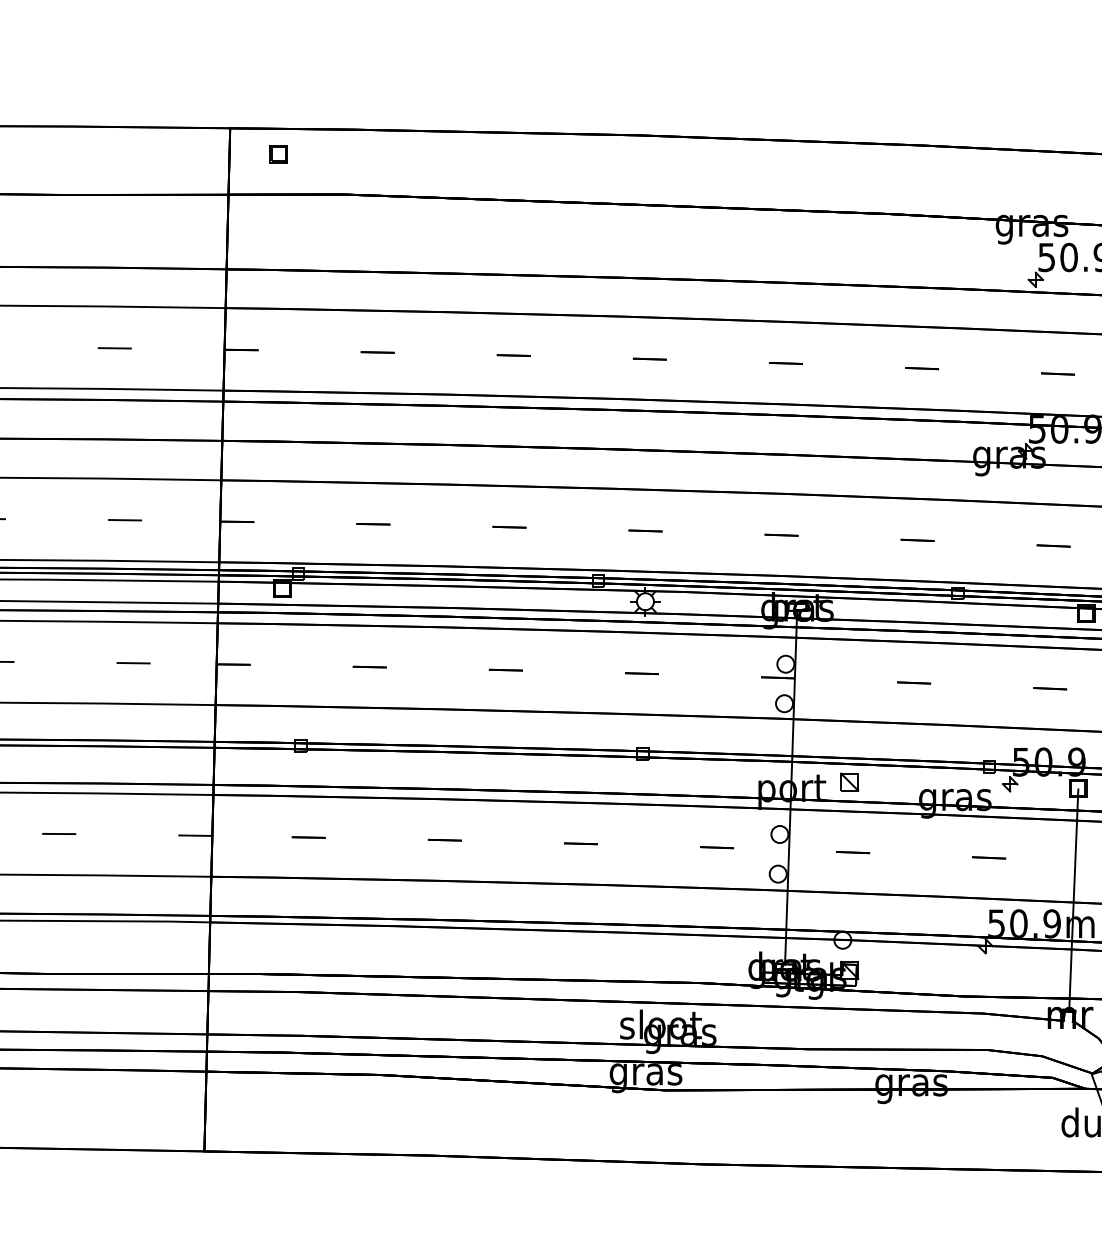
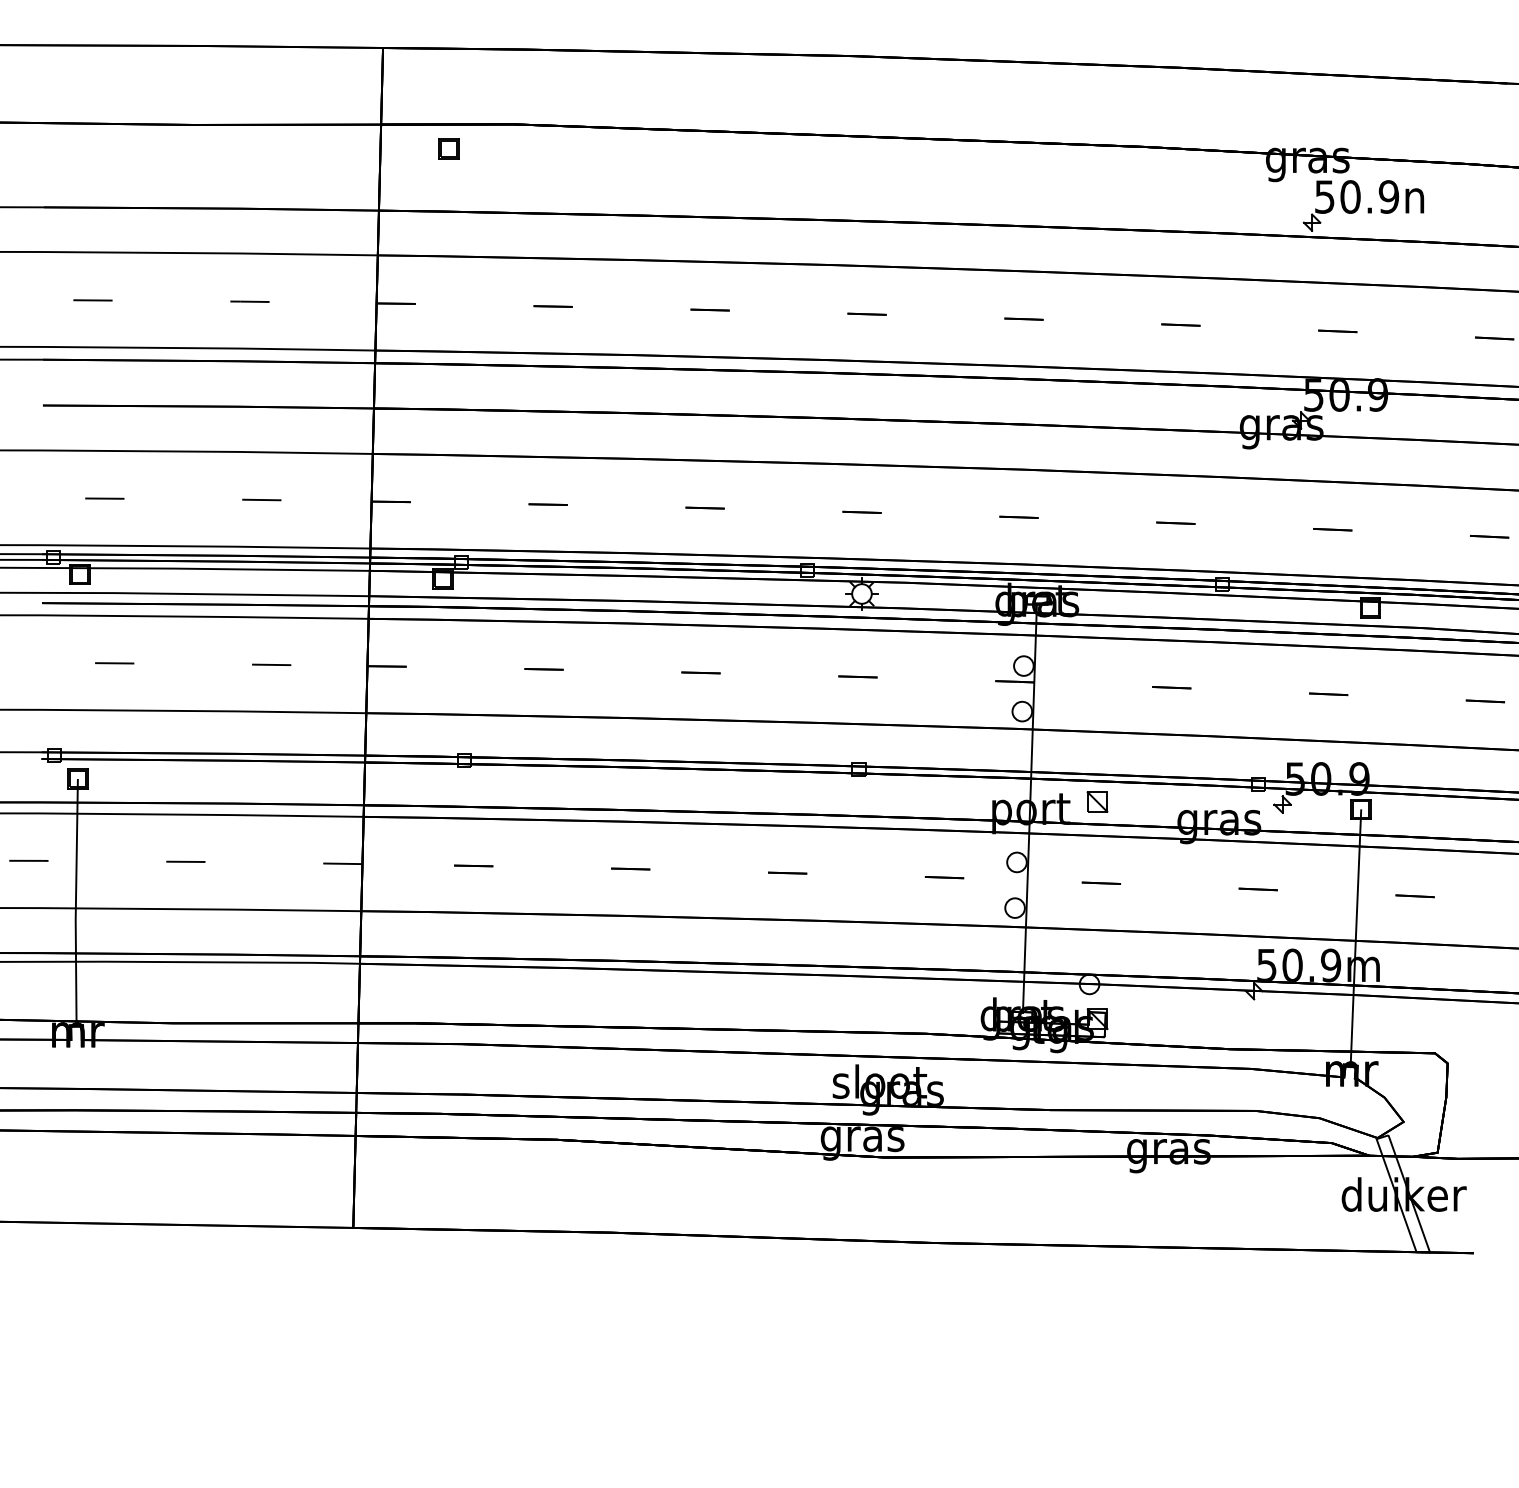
part: (278, 153) -> (448, 148), moved

